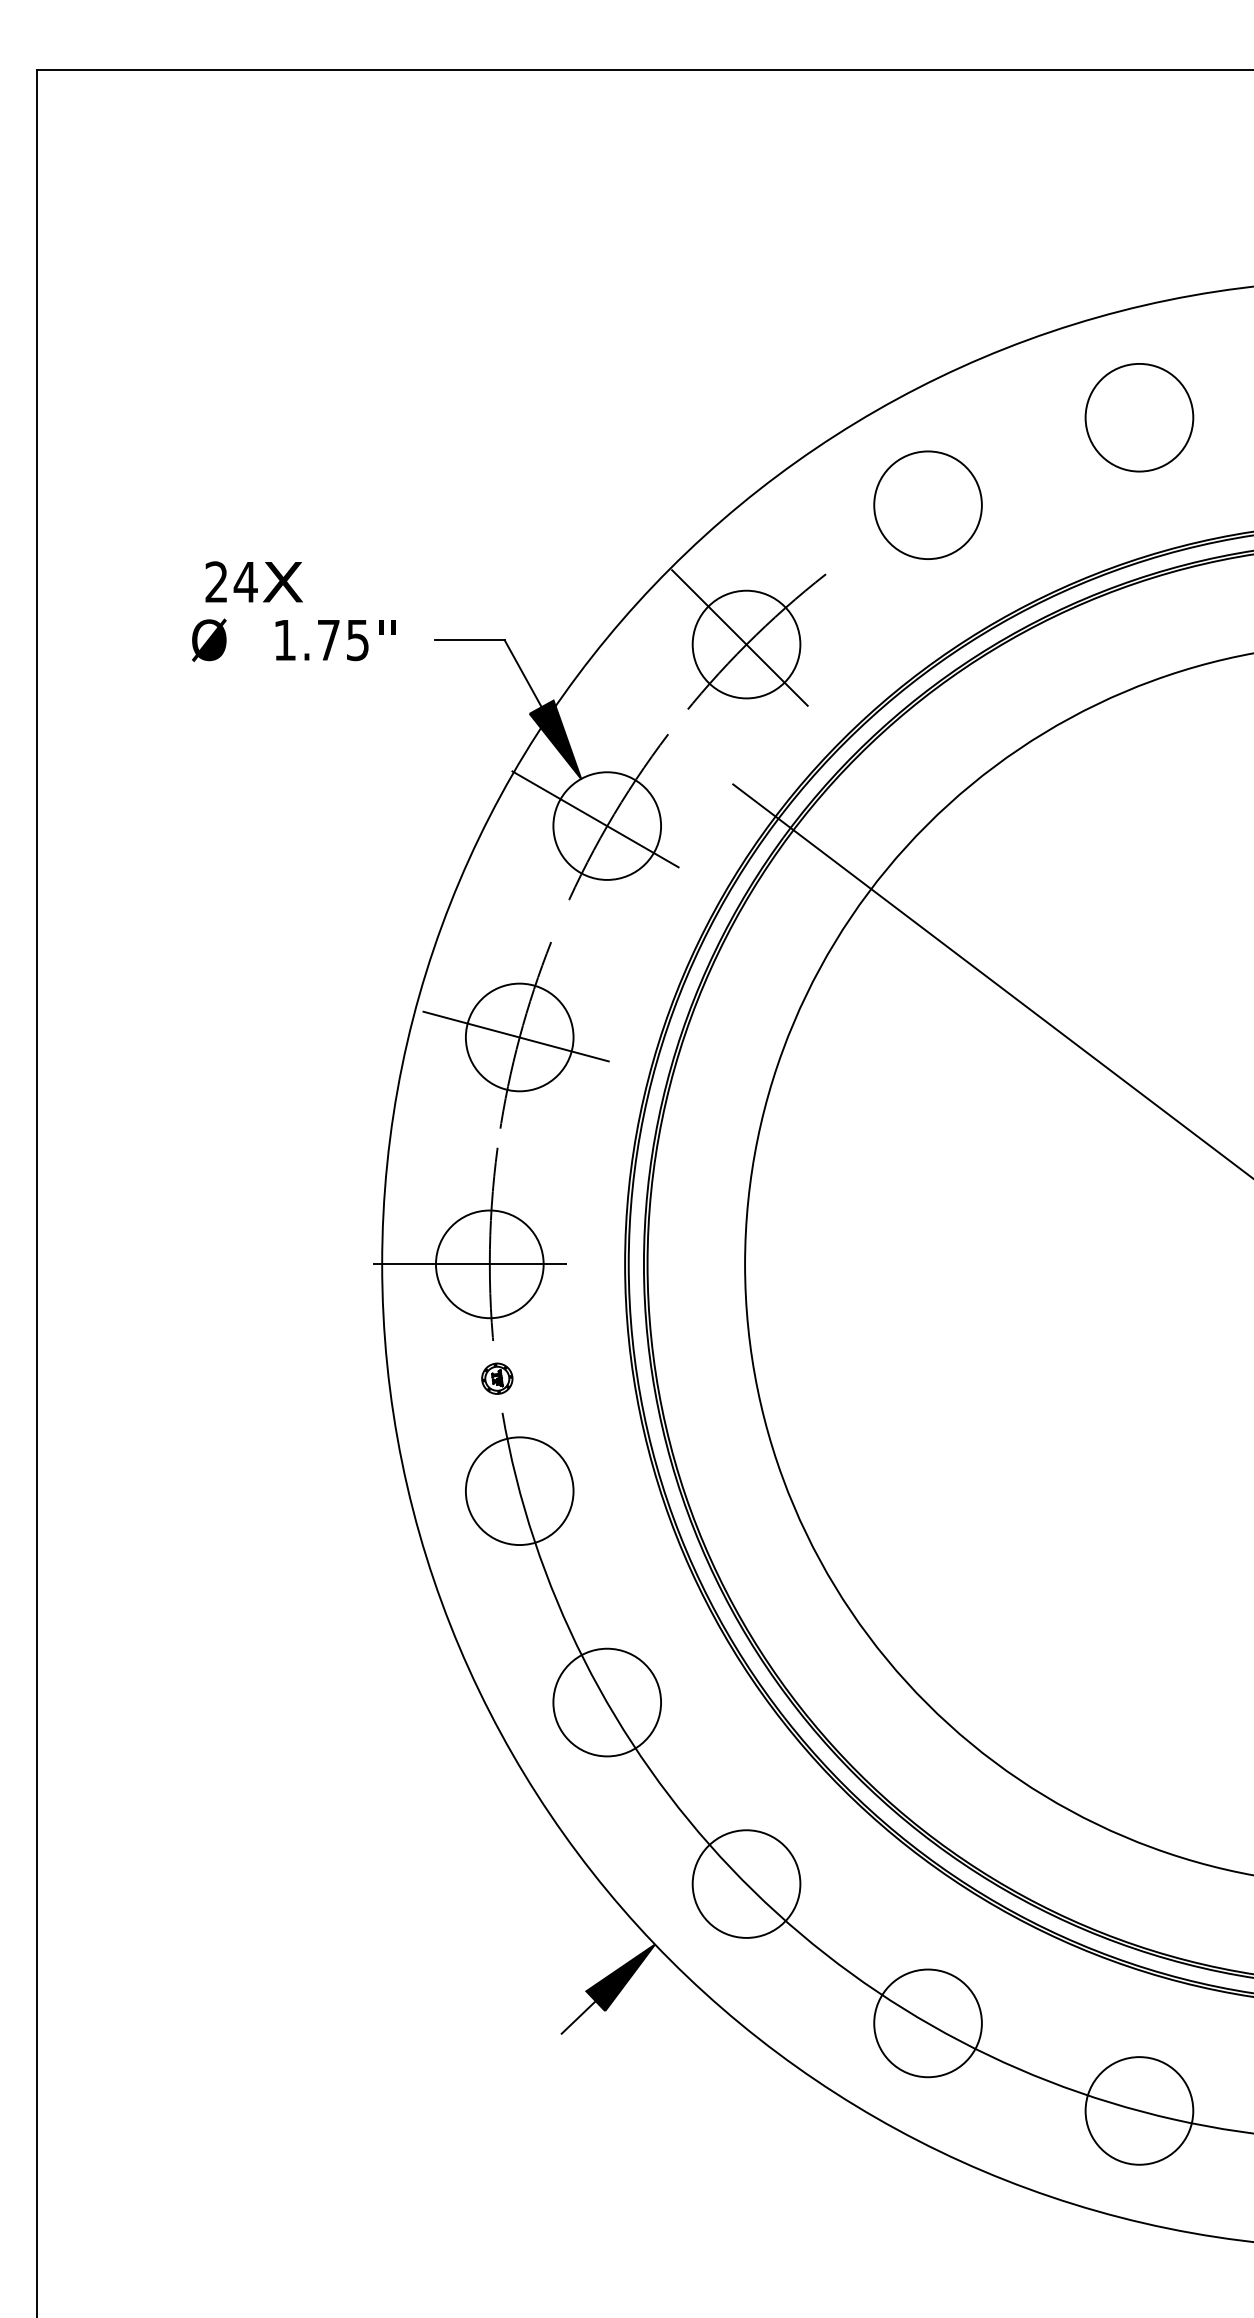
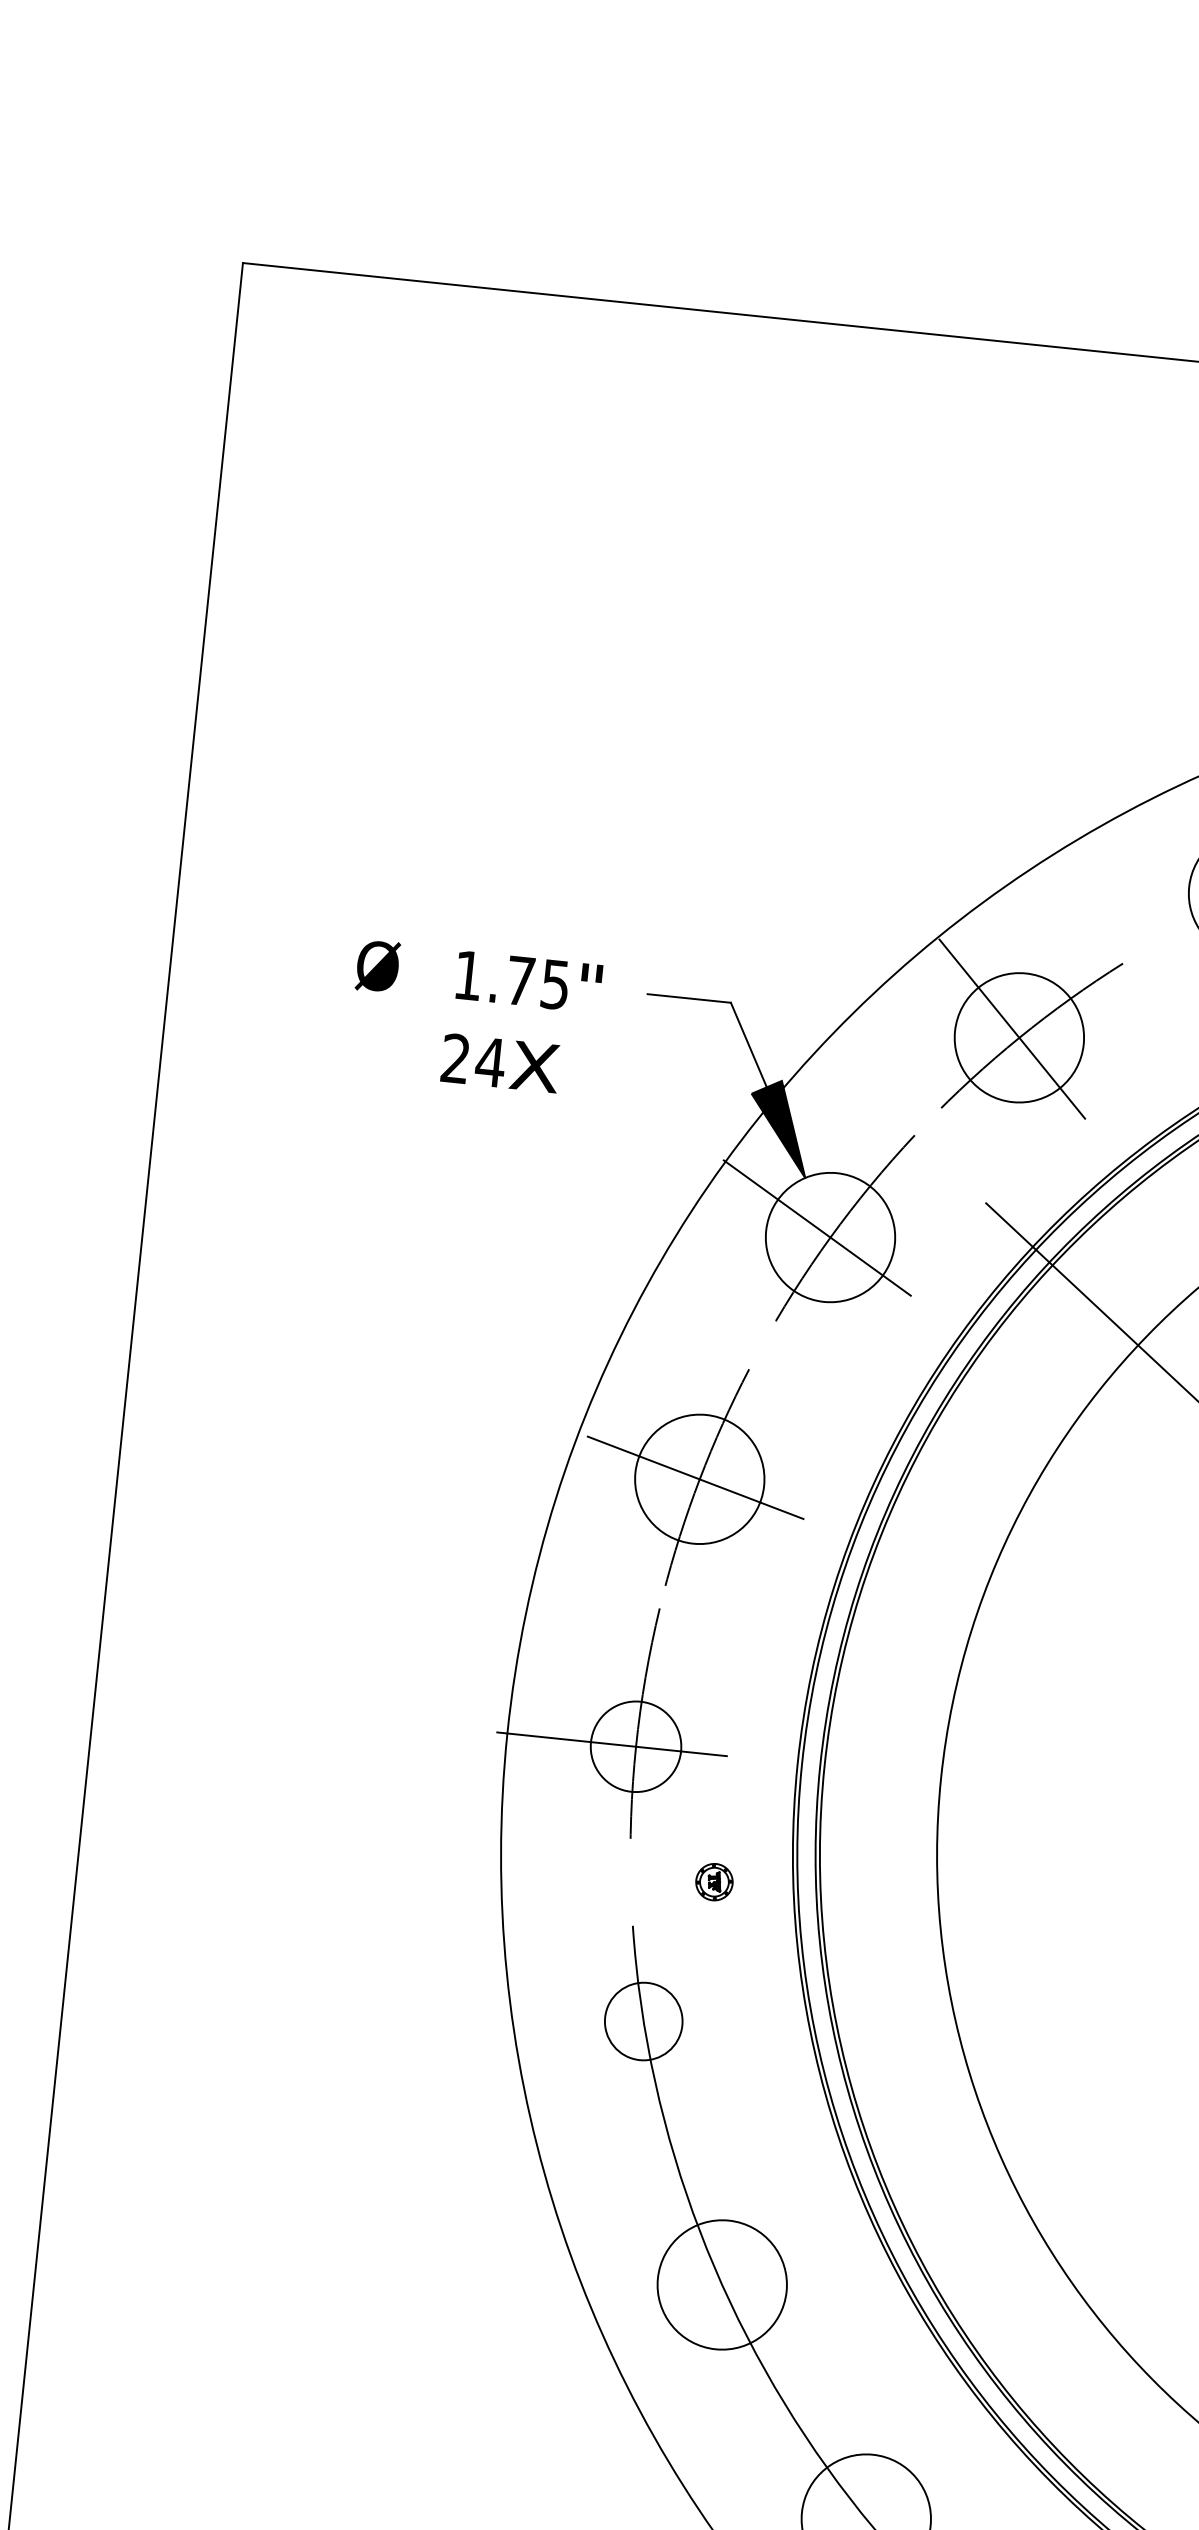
text: (253, 581) -> (499, 1062), moved
circle: (489, 1264) -> (635, 1746), size x0.7
part: (497, 1378) -> (714, 1881), moved
circle: (519, 1491) -> (643, 2021), size x0.6

